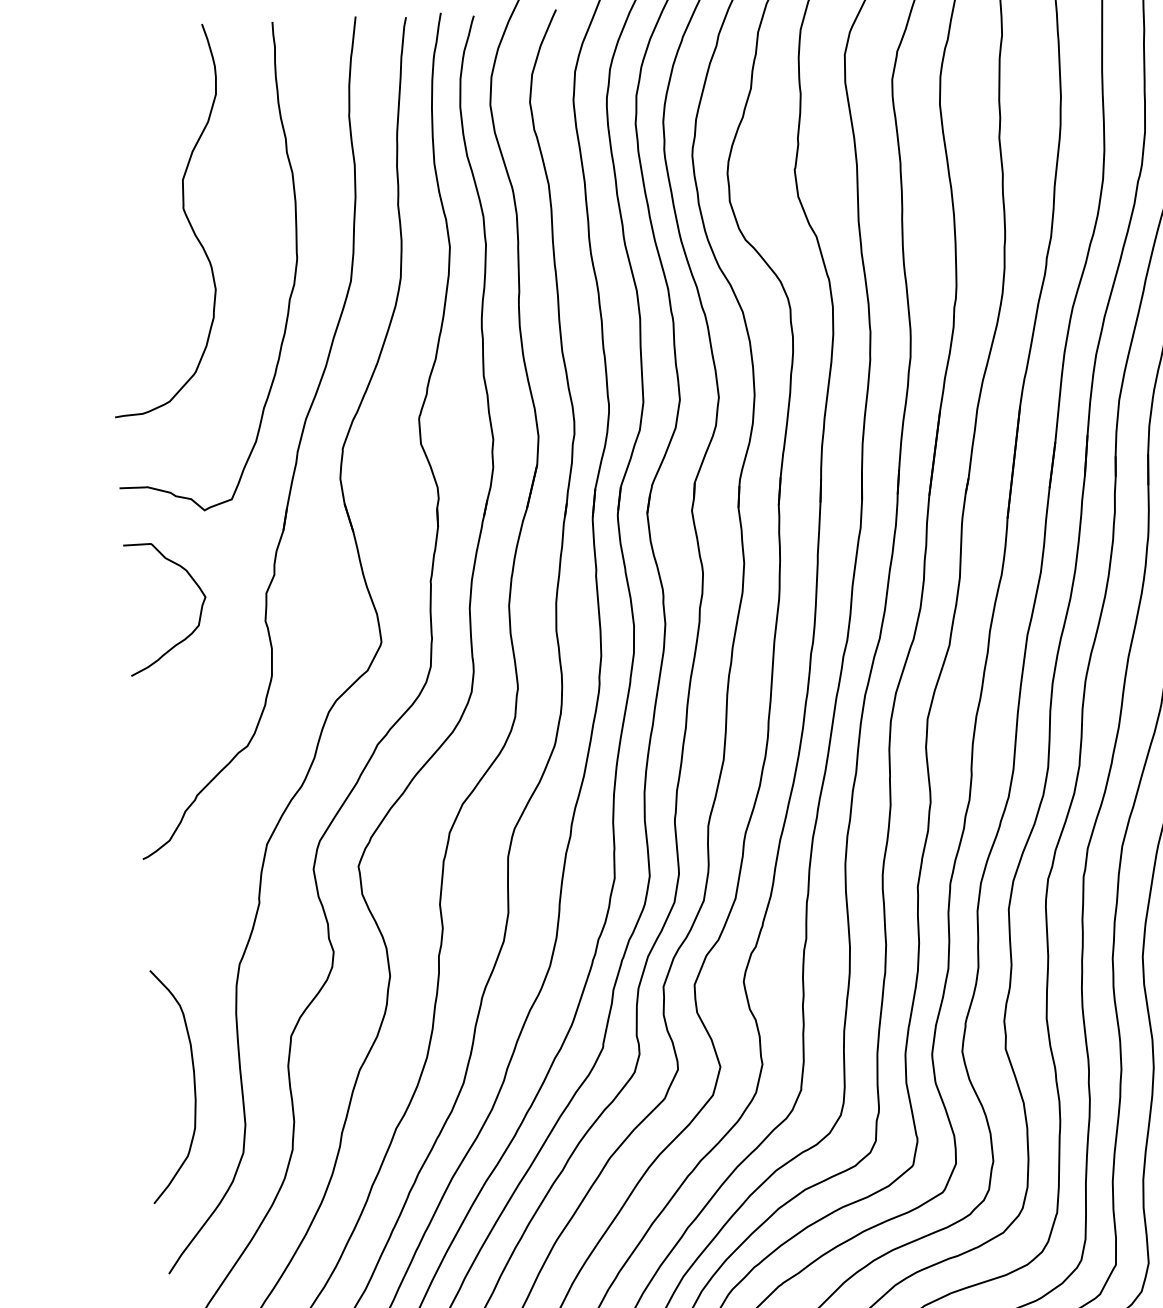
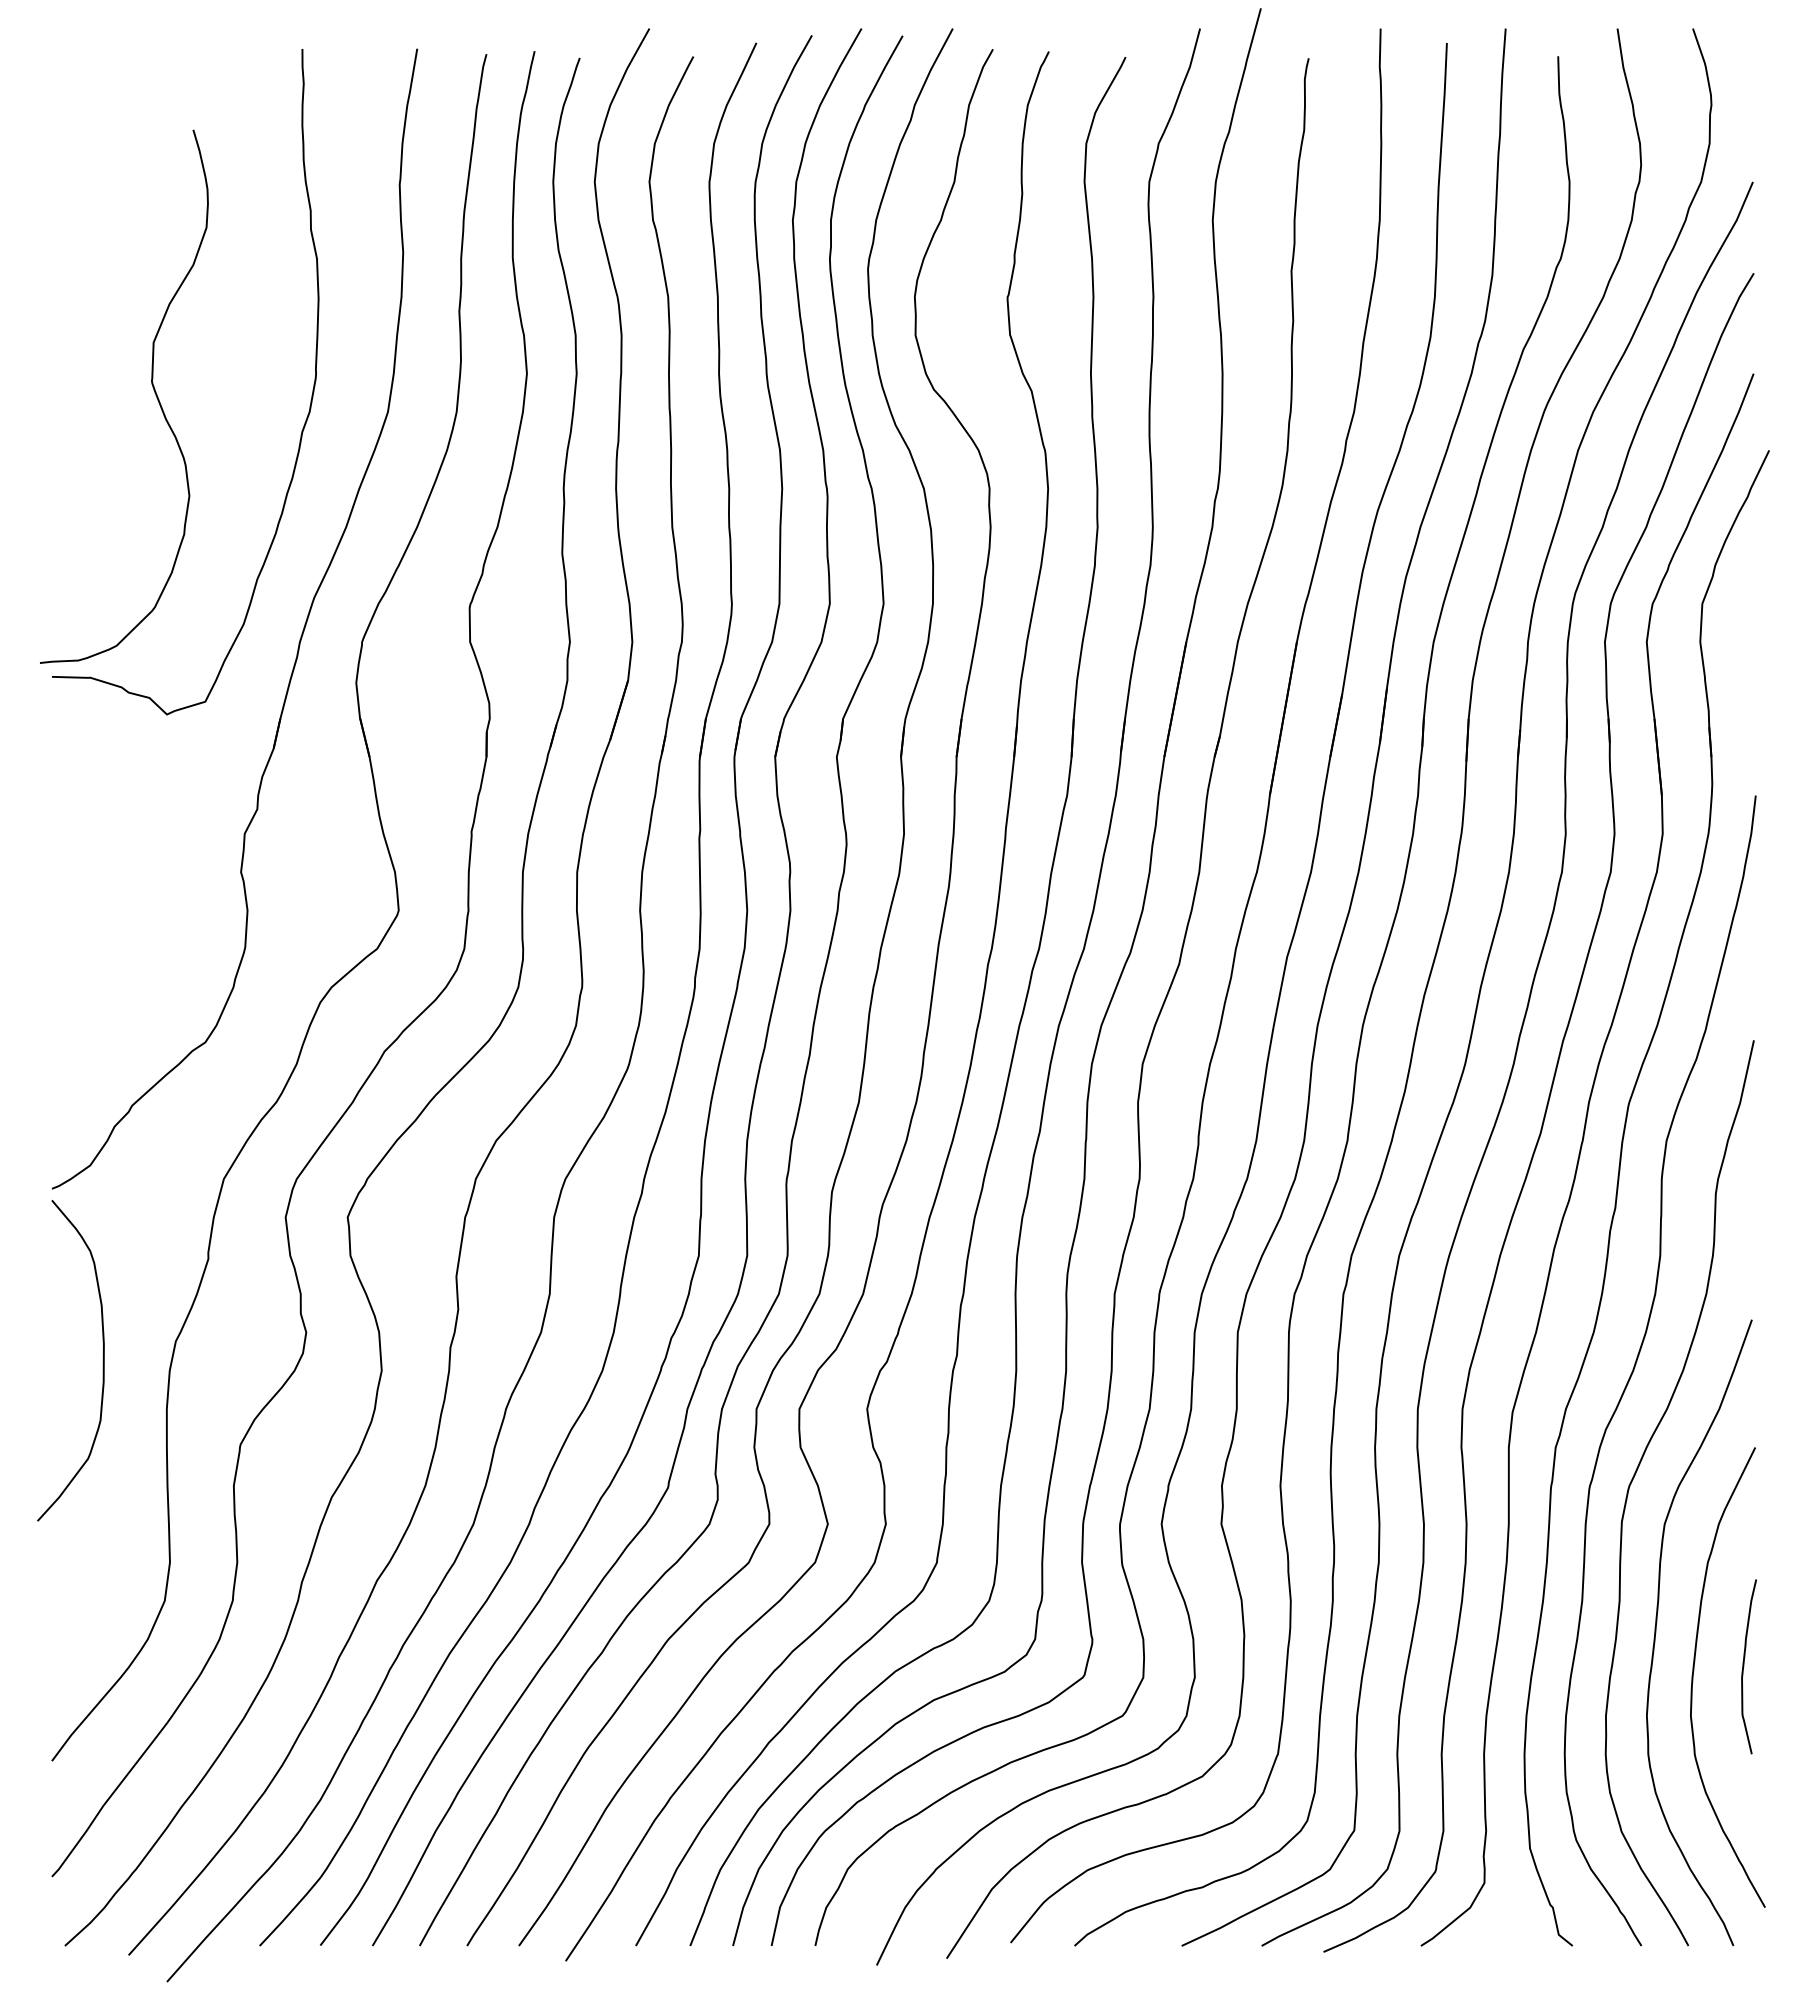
curve: (184, 212) -> (152, 387), moved
curve: (199, 614) -> (151, 857), removed
curve: (193, 1084) -> (102, 1360), moved

